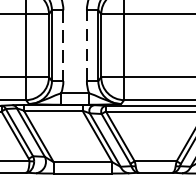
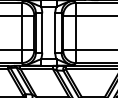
line: (63, 44) -> (42, 32), dashed -> solid
line: (87, 44) -> (55, 32), dashed -> solid

